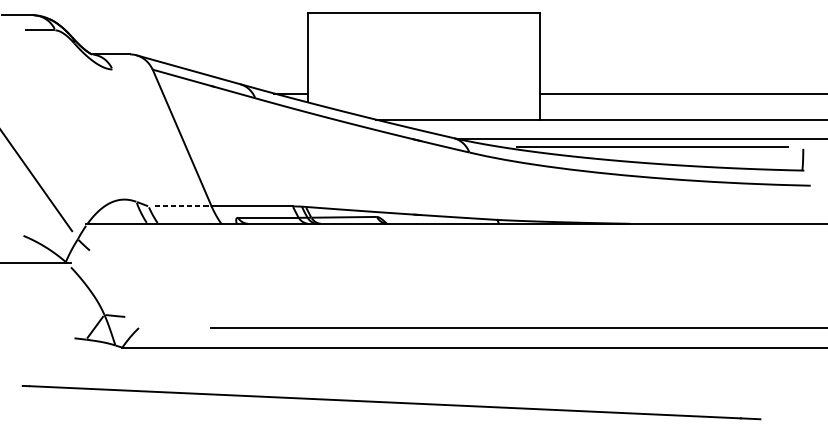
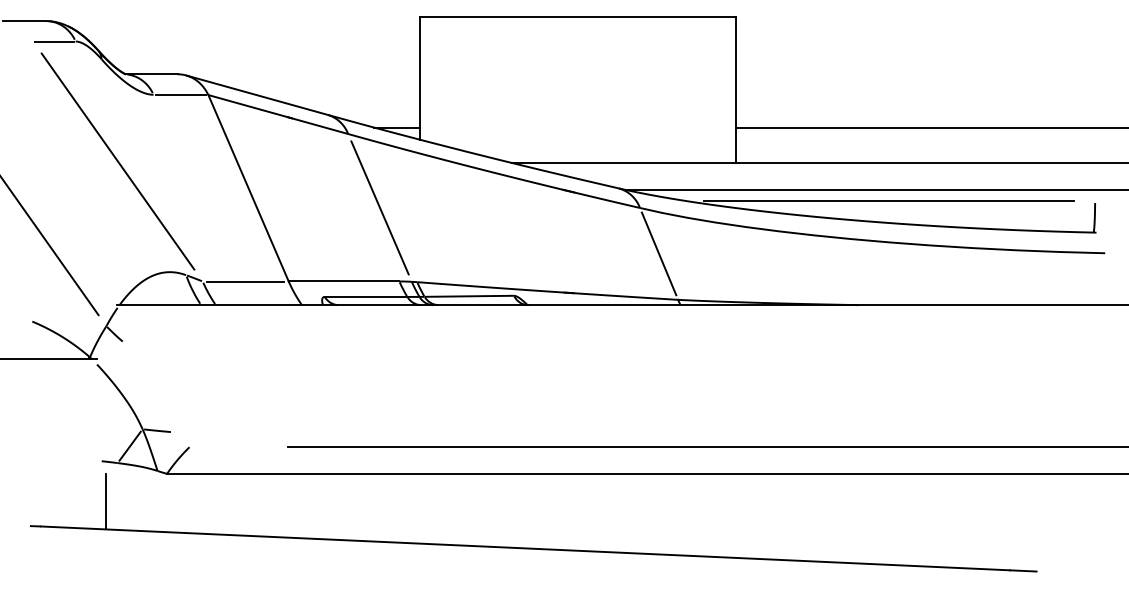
line: (132, 69) -> (180, 94), added
line: (86, 118) -> (117, 161), added
line: (278, 152) -> (379, 207), added
line: (482, 185) -> (658, 253), added
line: (179, 206) -> (245, 281), dashed -> solid
line: (77, 367) -> (106, 501), added

